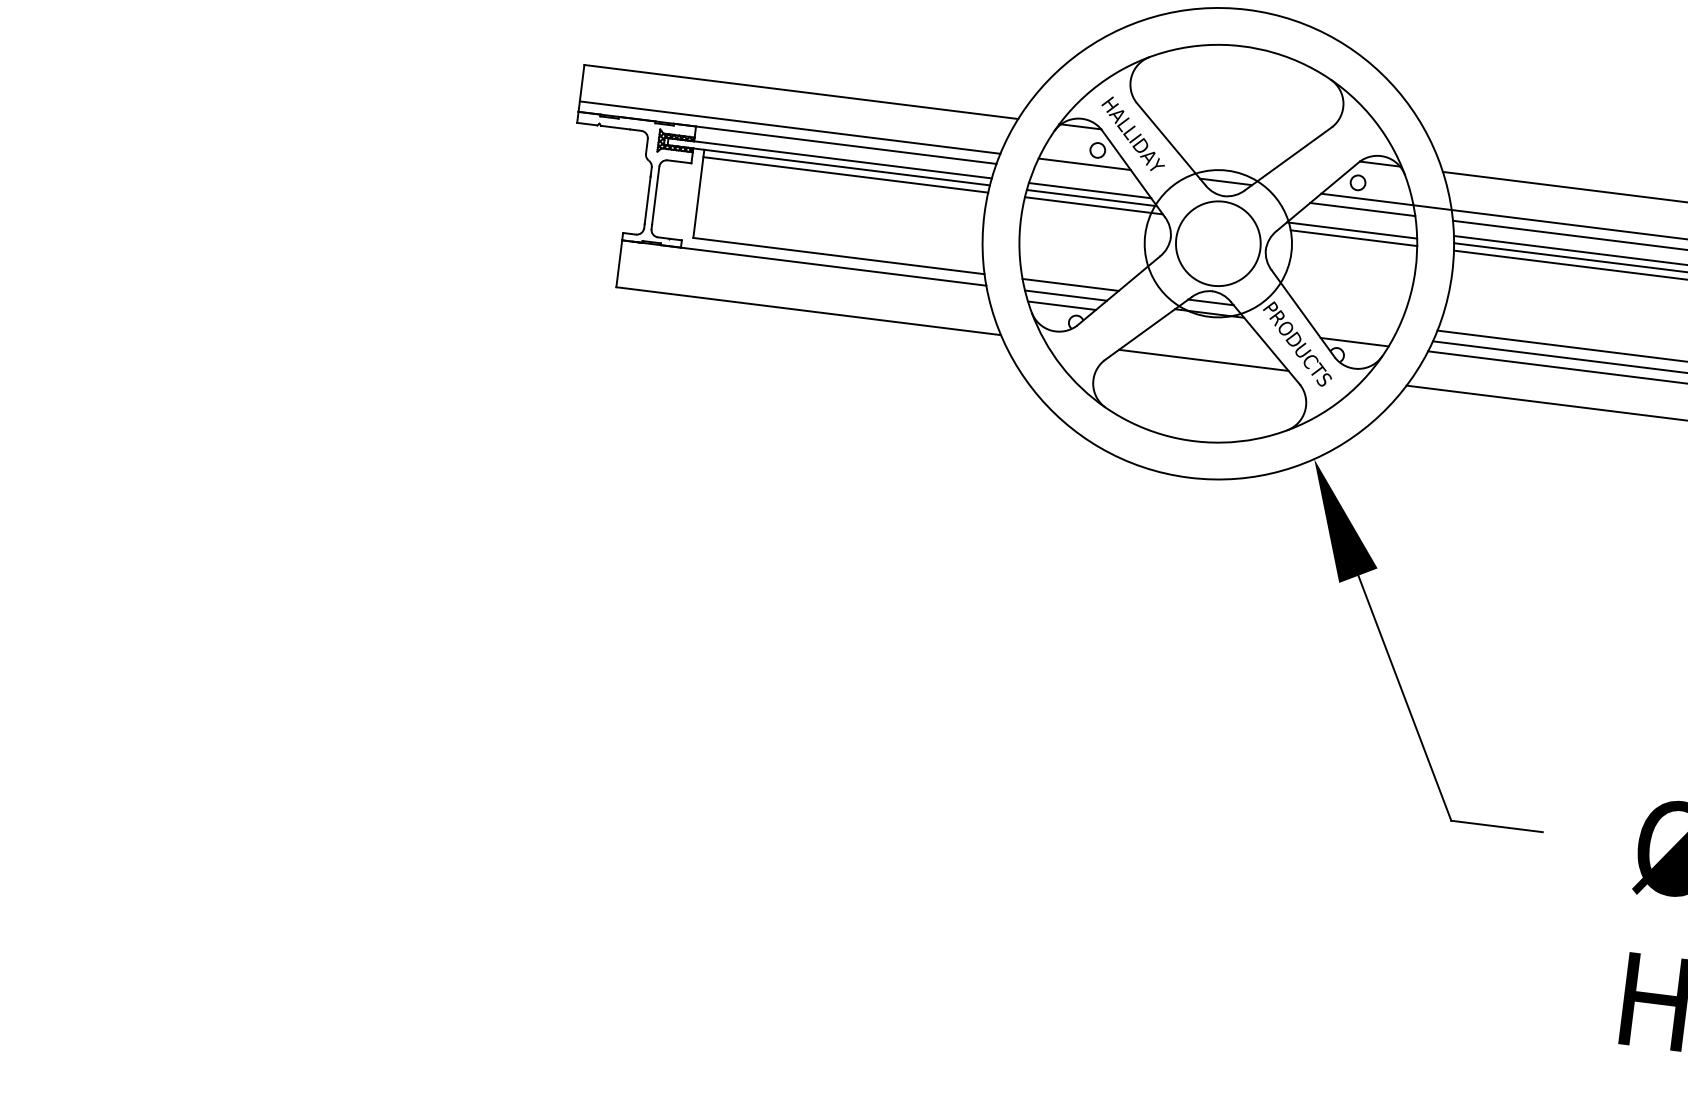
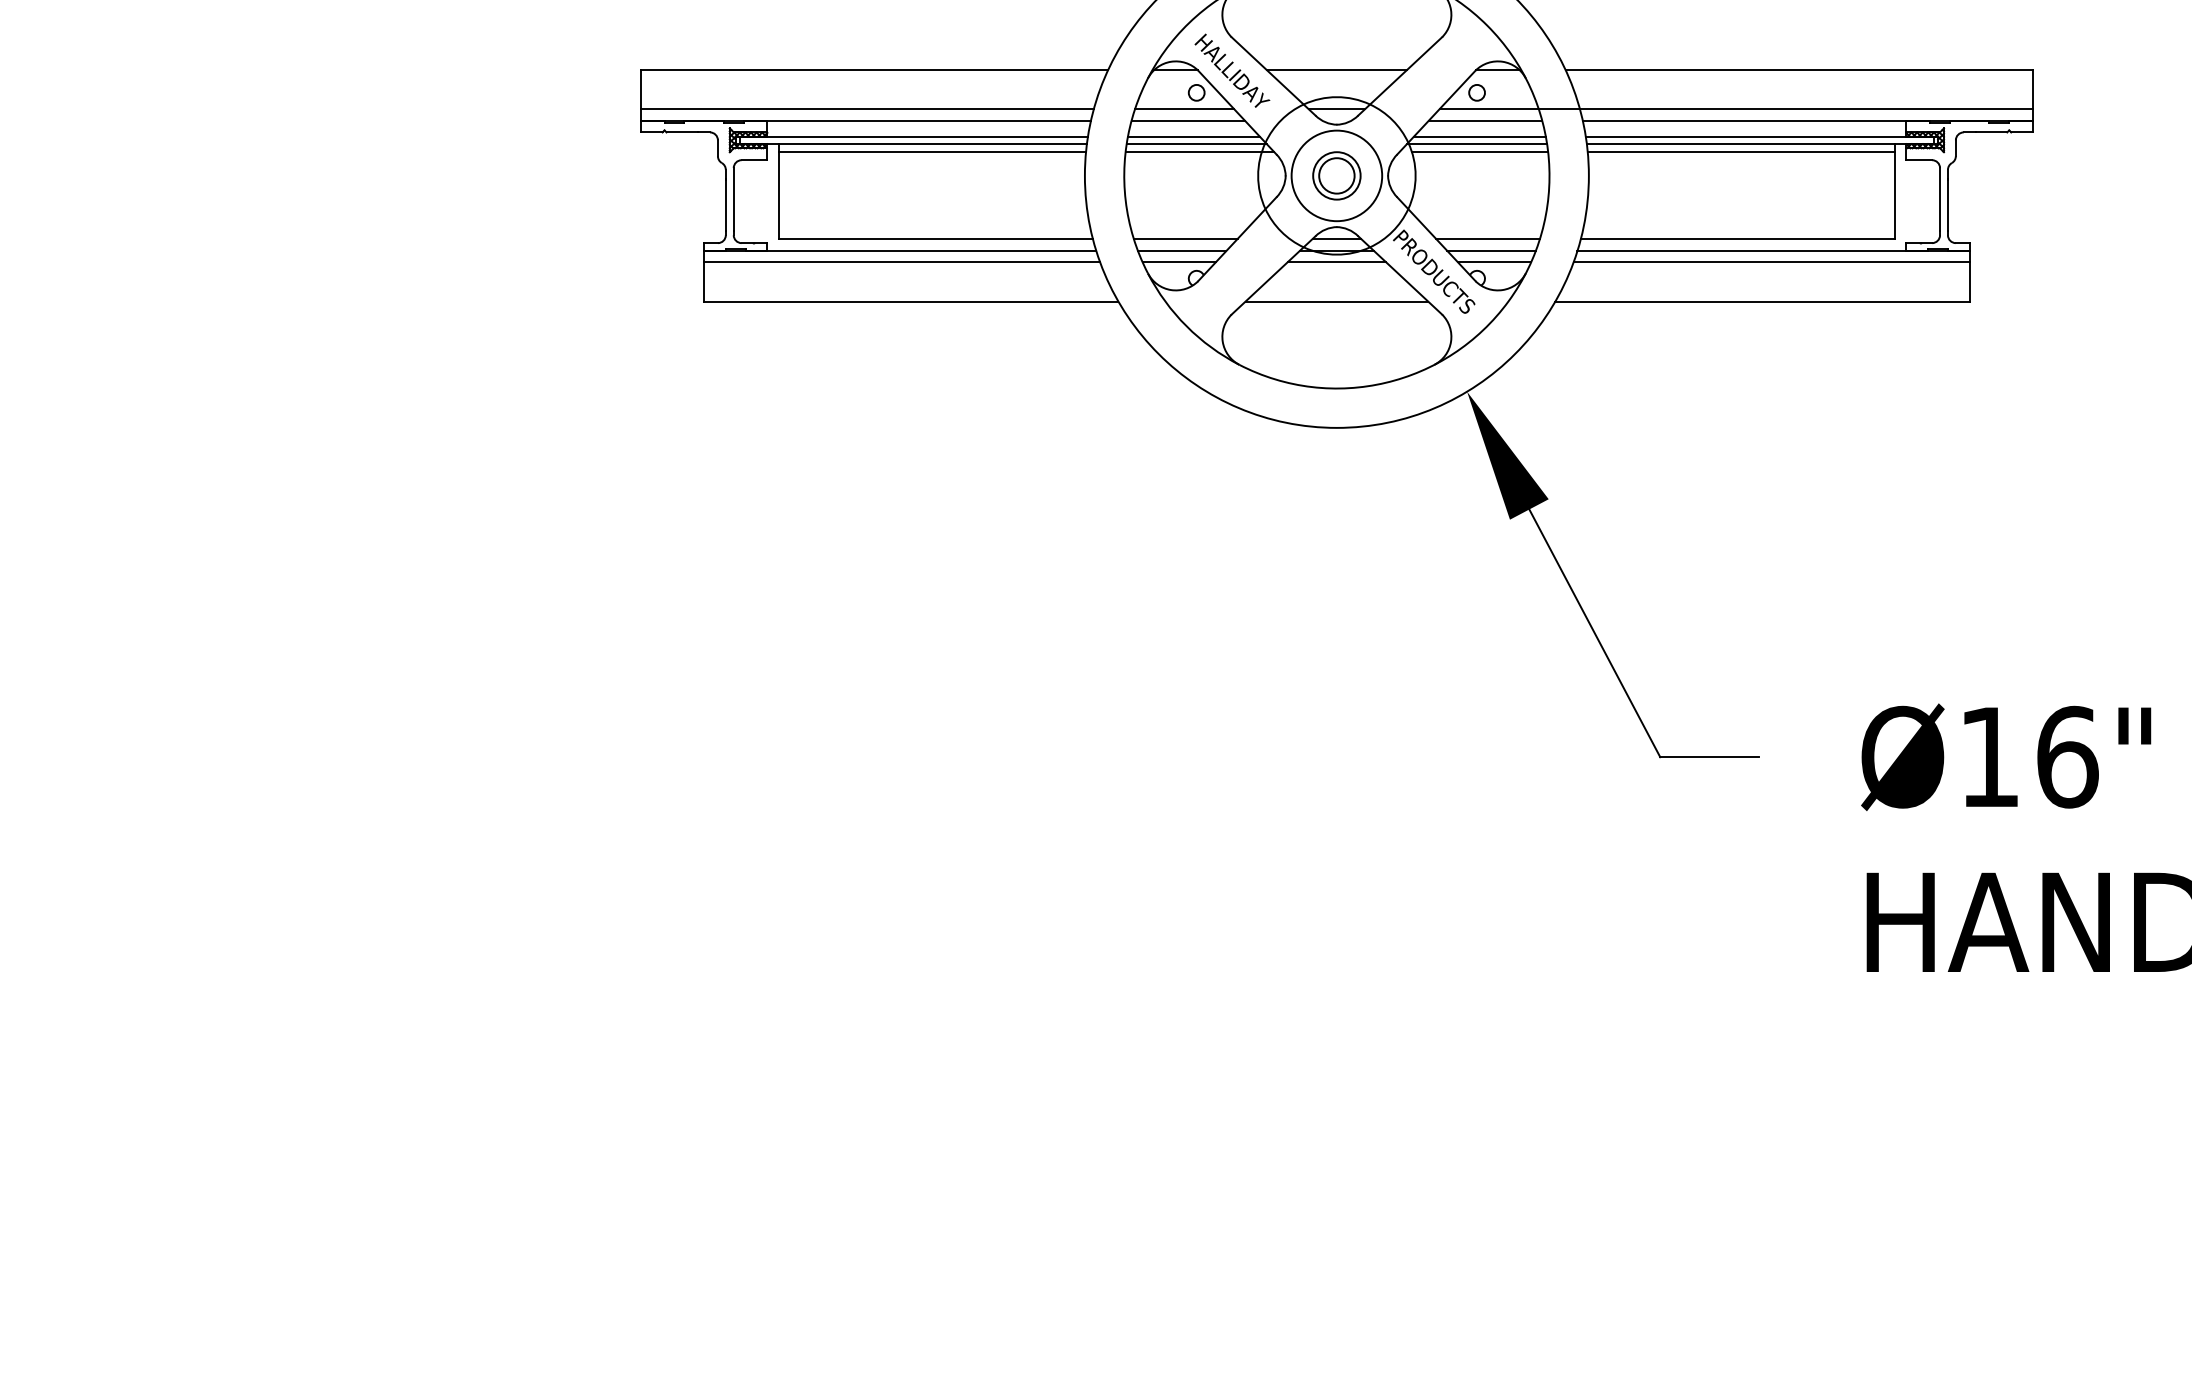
line: (1230, 145) -> (1336, 70), added
line: (1086, 175) -> (1187, 120), added
line: (1355, 223) -> (1479, 136), added
part: (1218, 243) -> (1336, 175), added
line: (805, 273) -> (902, 262), added
line: (1350, 320) -> (1487, 239), added
line: (1207, 324) -> (1336, 262), added
line: (1353, 331) -> (1491, 251), added

